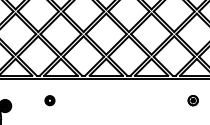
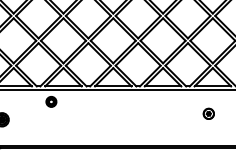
part: (50, 100) -> (51, 101), moved

